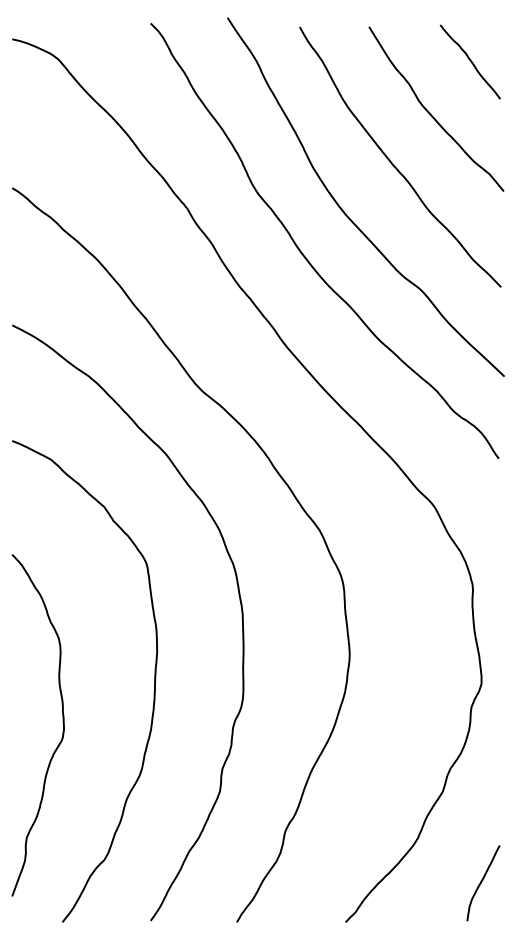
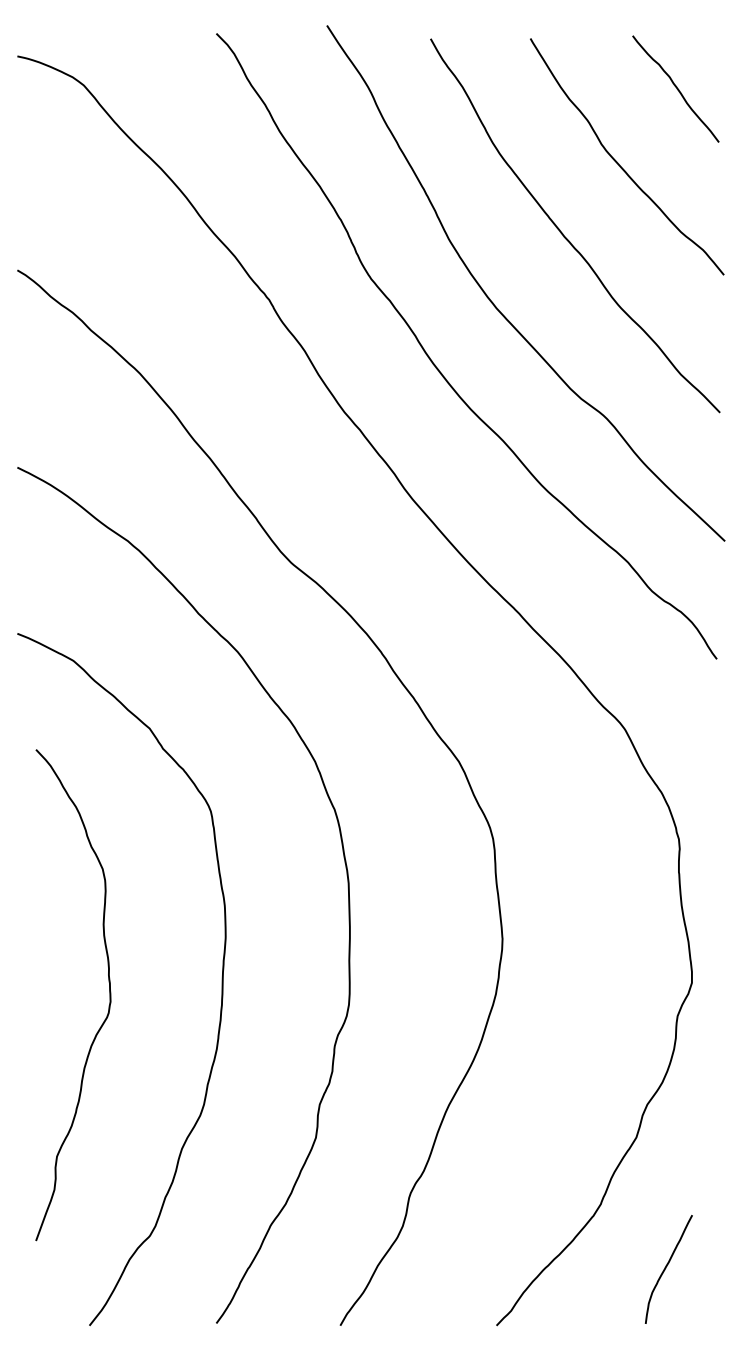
curve: (62, 723) -> (108, 992), moved
curve: (481, 883) -> (666, 1269), moved

